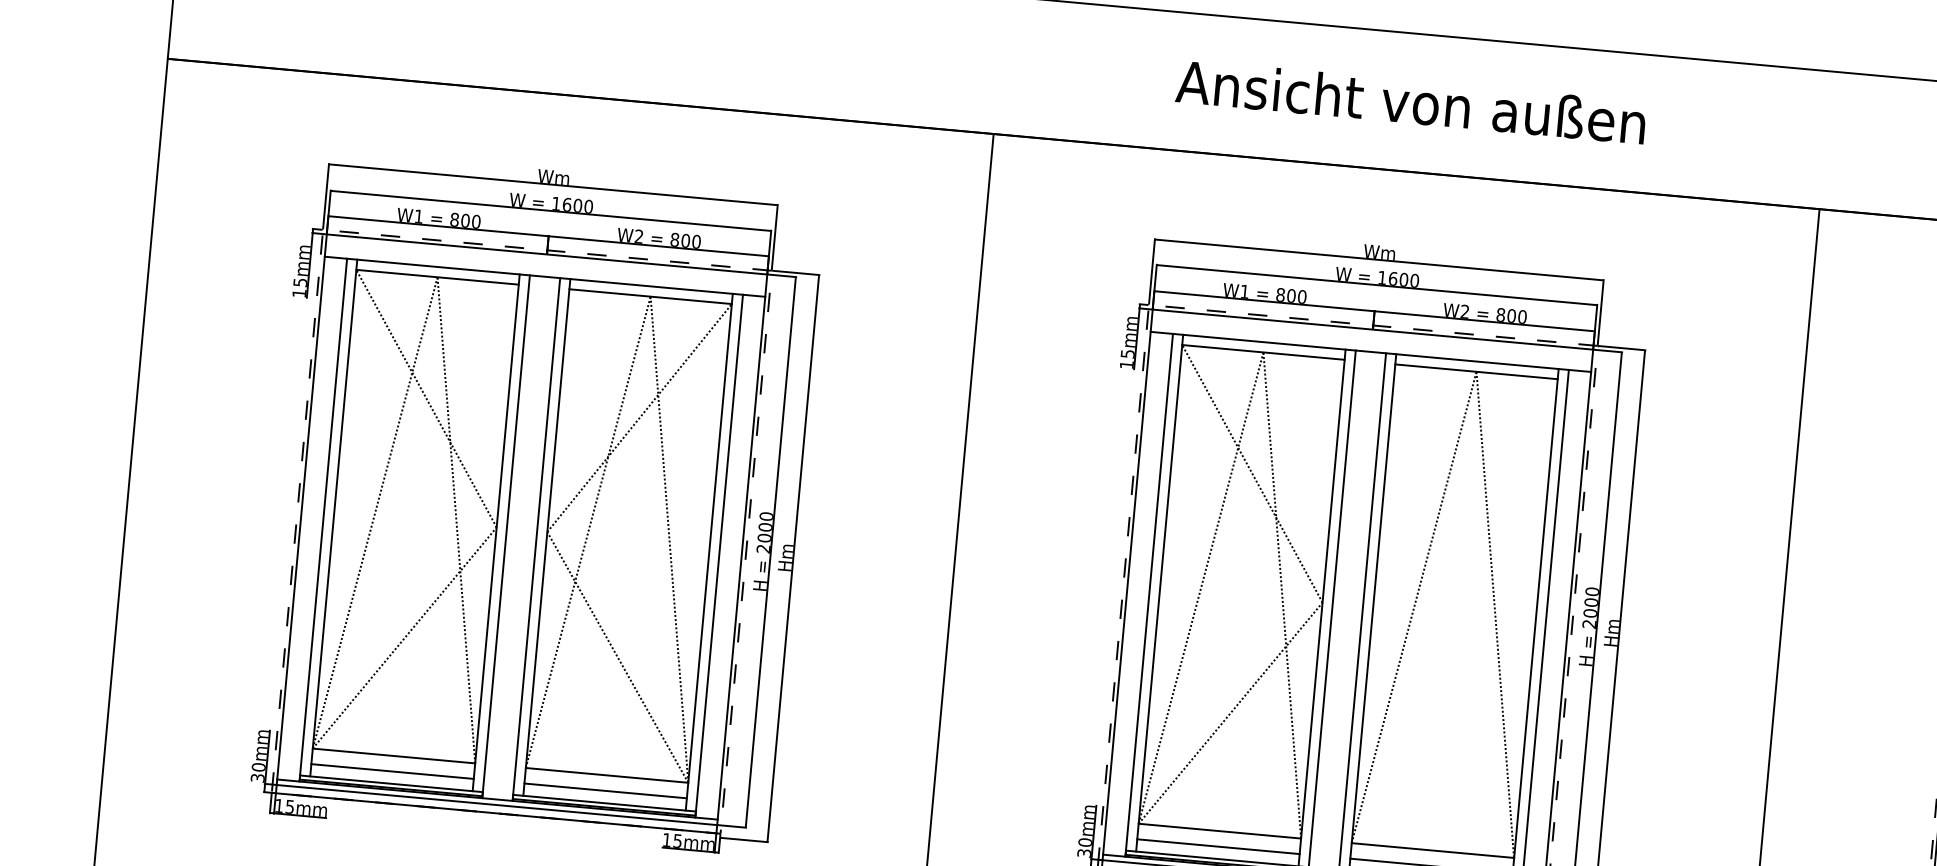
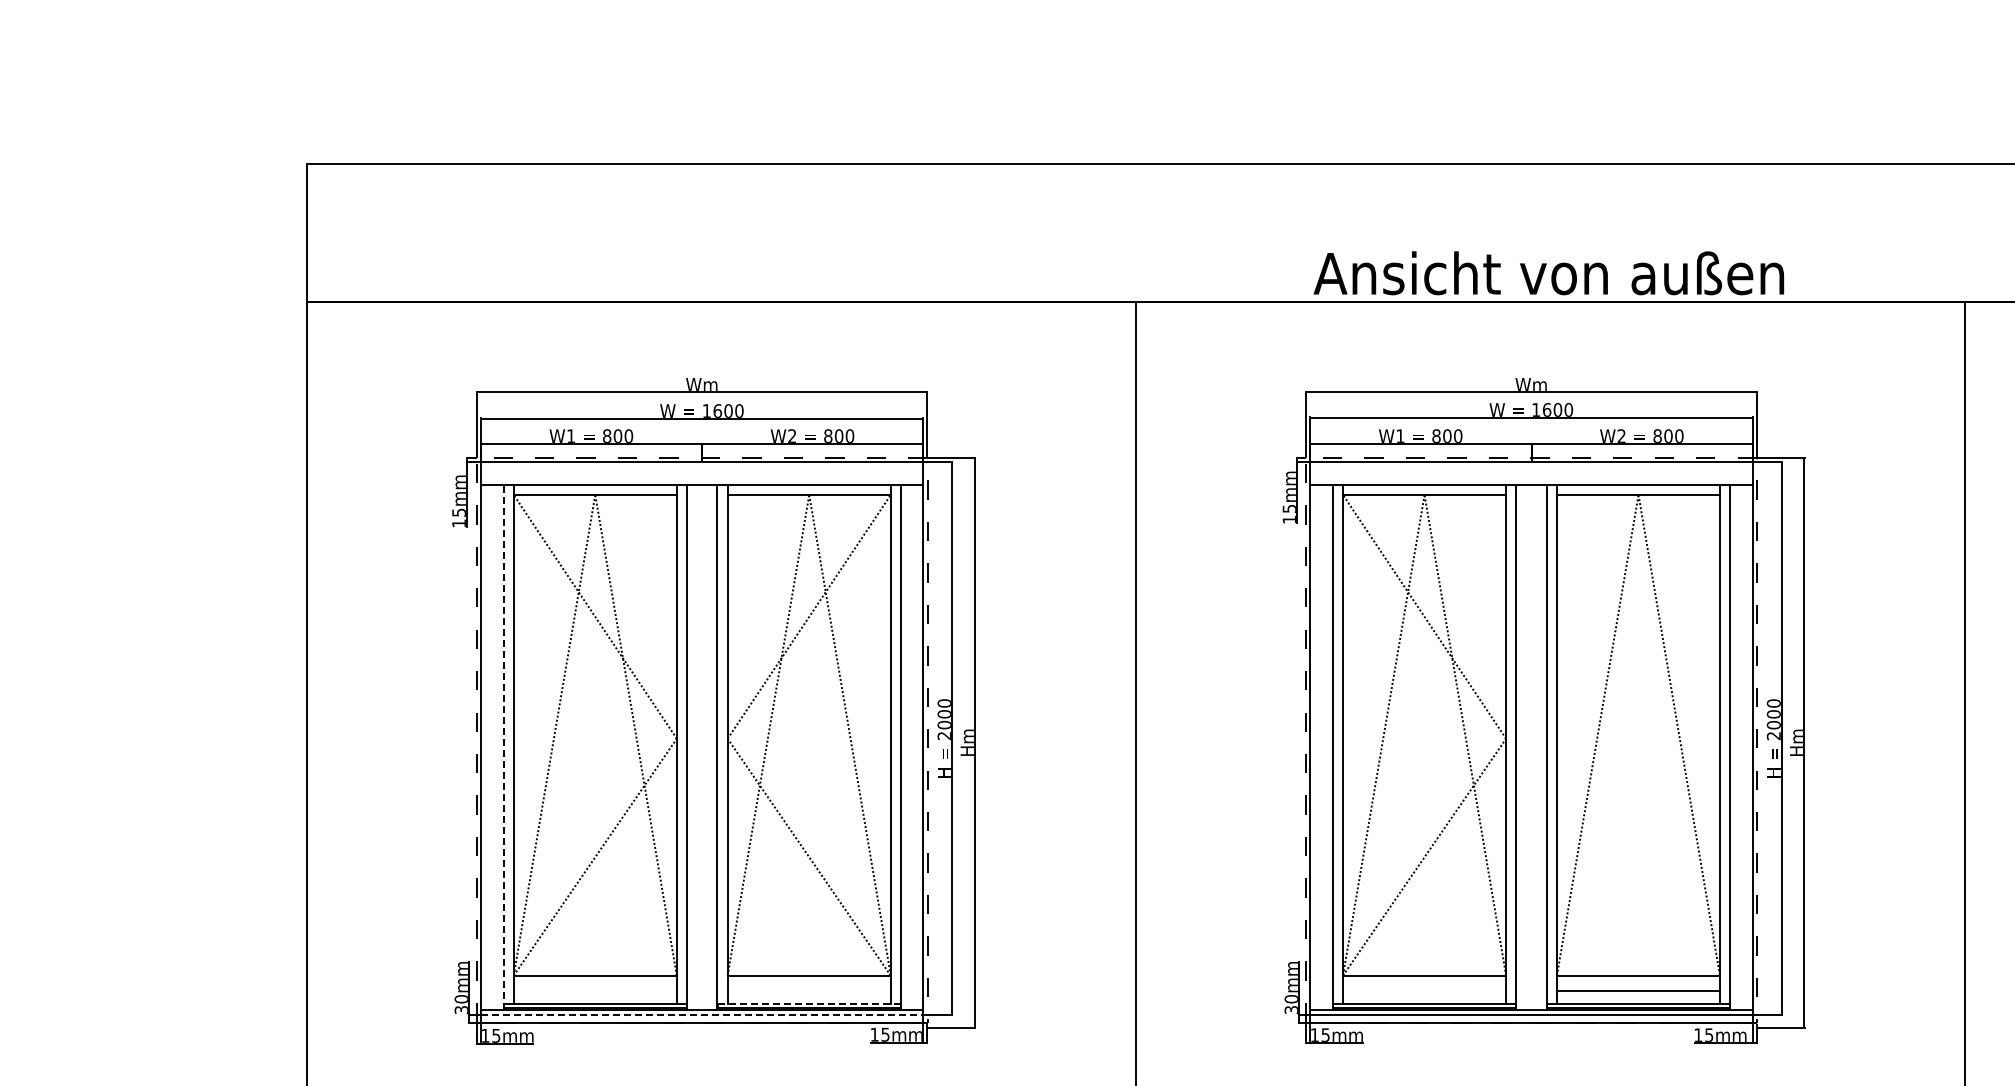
text: (1410, 102) -> (1548, 273), moved
line: (323, 519) -> (503, 746), solid -> dashed
line: (391, 771) -> (594, 991), removed
line: (604, 791) -> (808, 991), removed
line: (604, 803) -> (809, 1003), solid -> dashed
line: (497, 805) -> (702, 1015), solid -> dashed
line: (1218, 846) -> (1424, 991), removed

